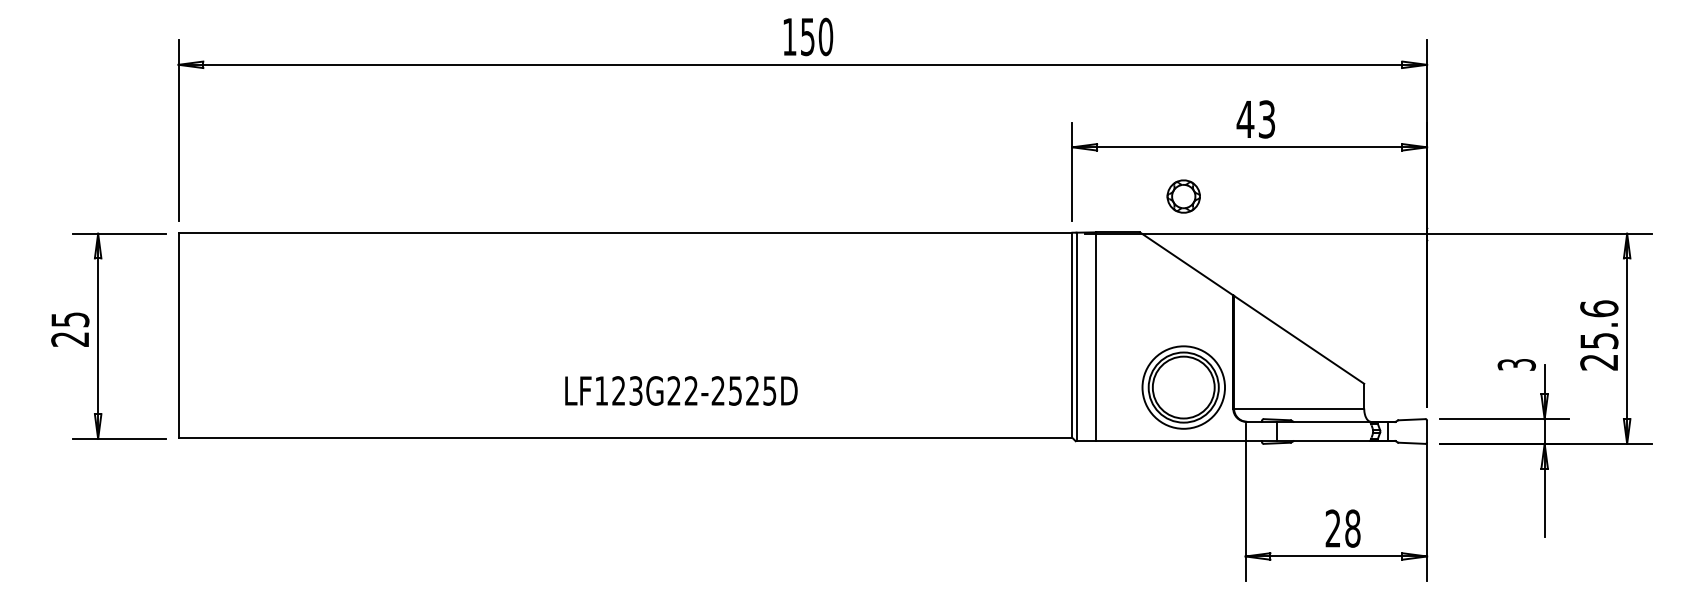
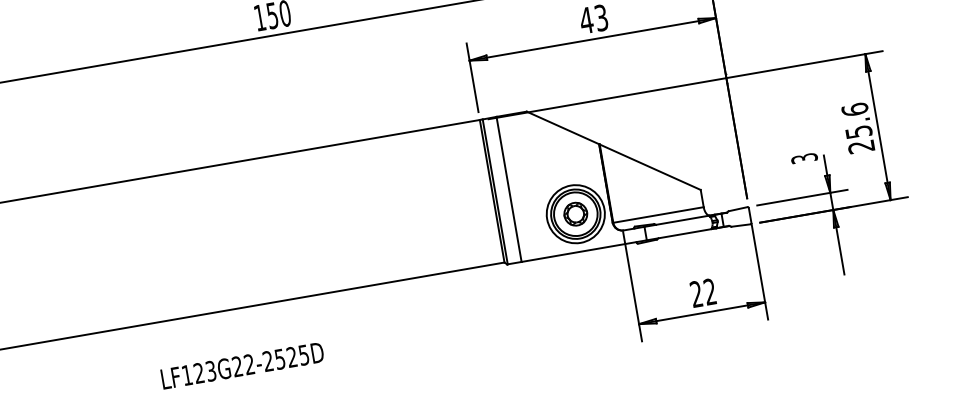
part: (1183, 196) -> (575, 214), moved
text: (681, 390) -> (242, 365), moved
text: (1352, 528) -> (709, 291), 28 -> 22

